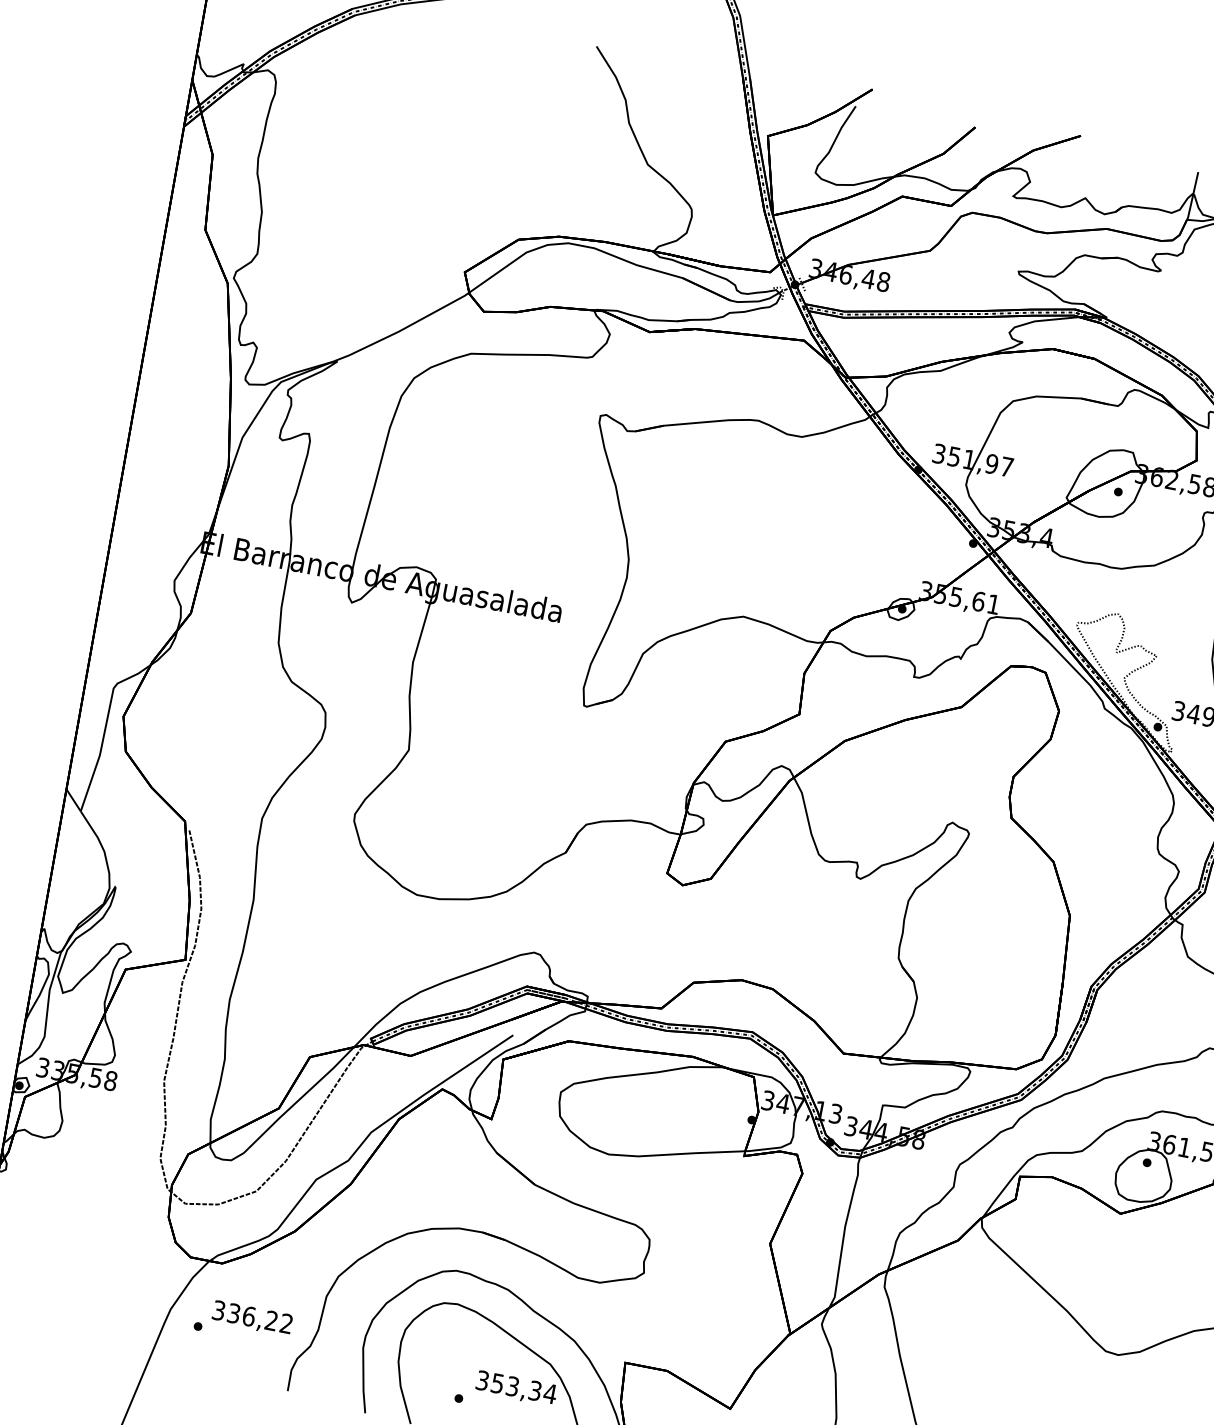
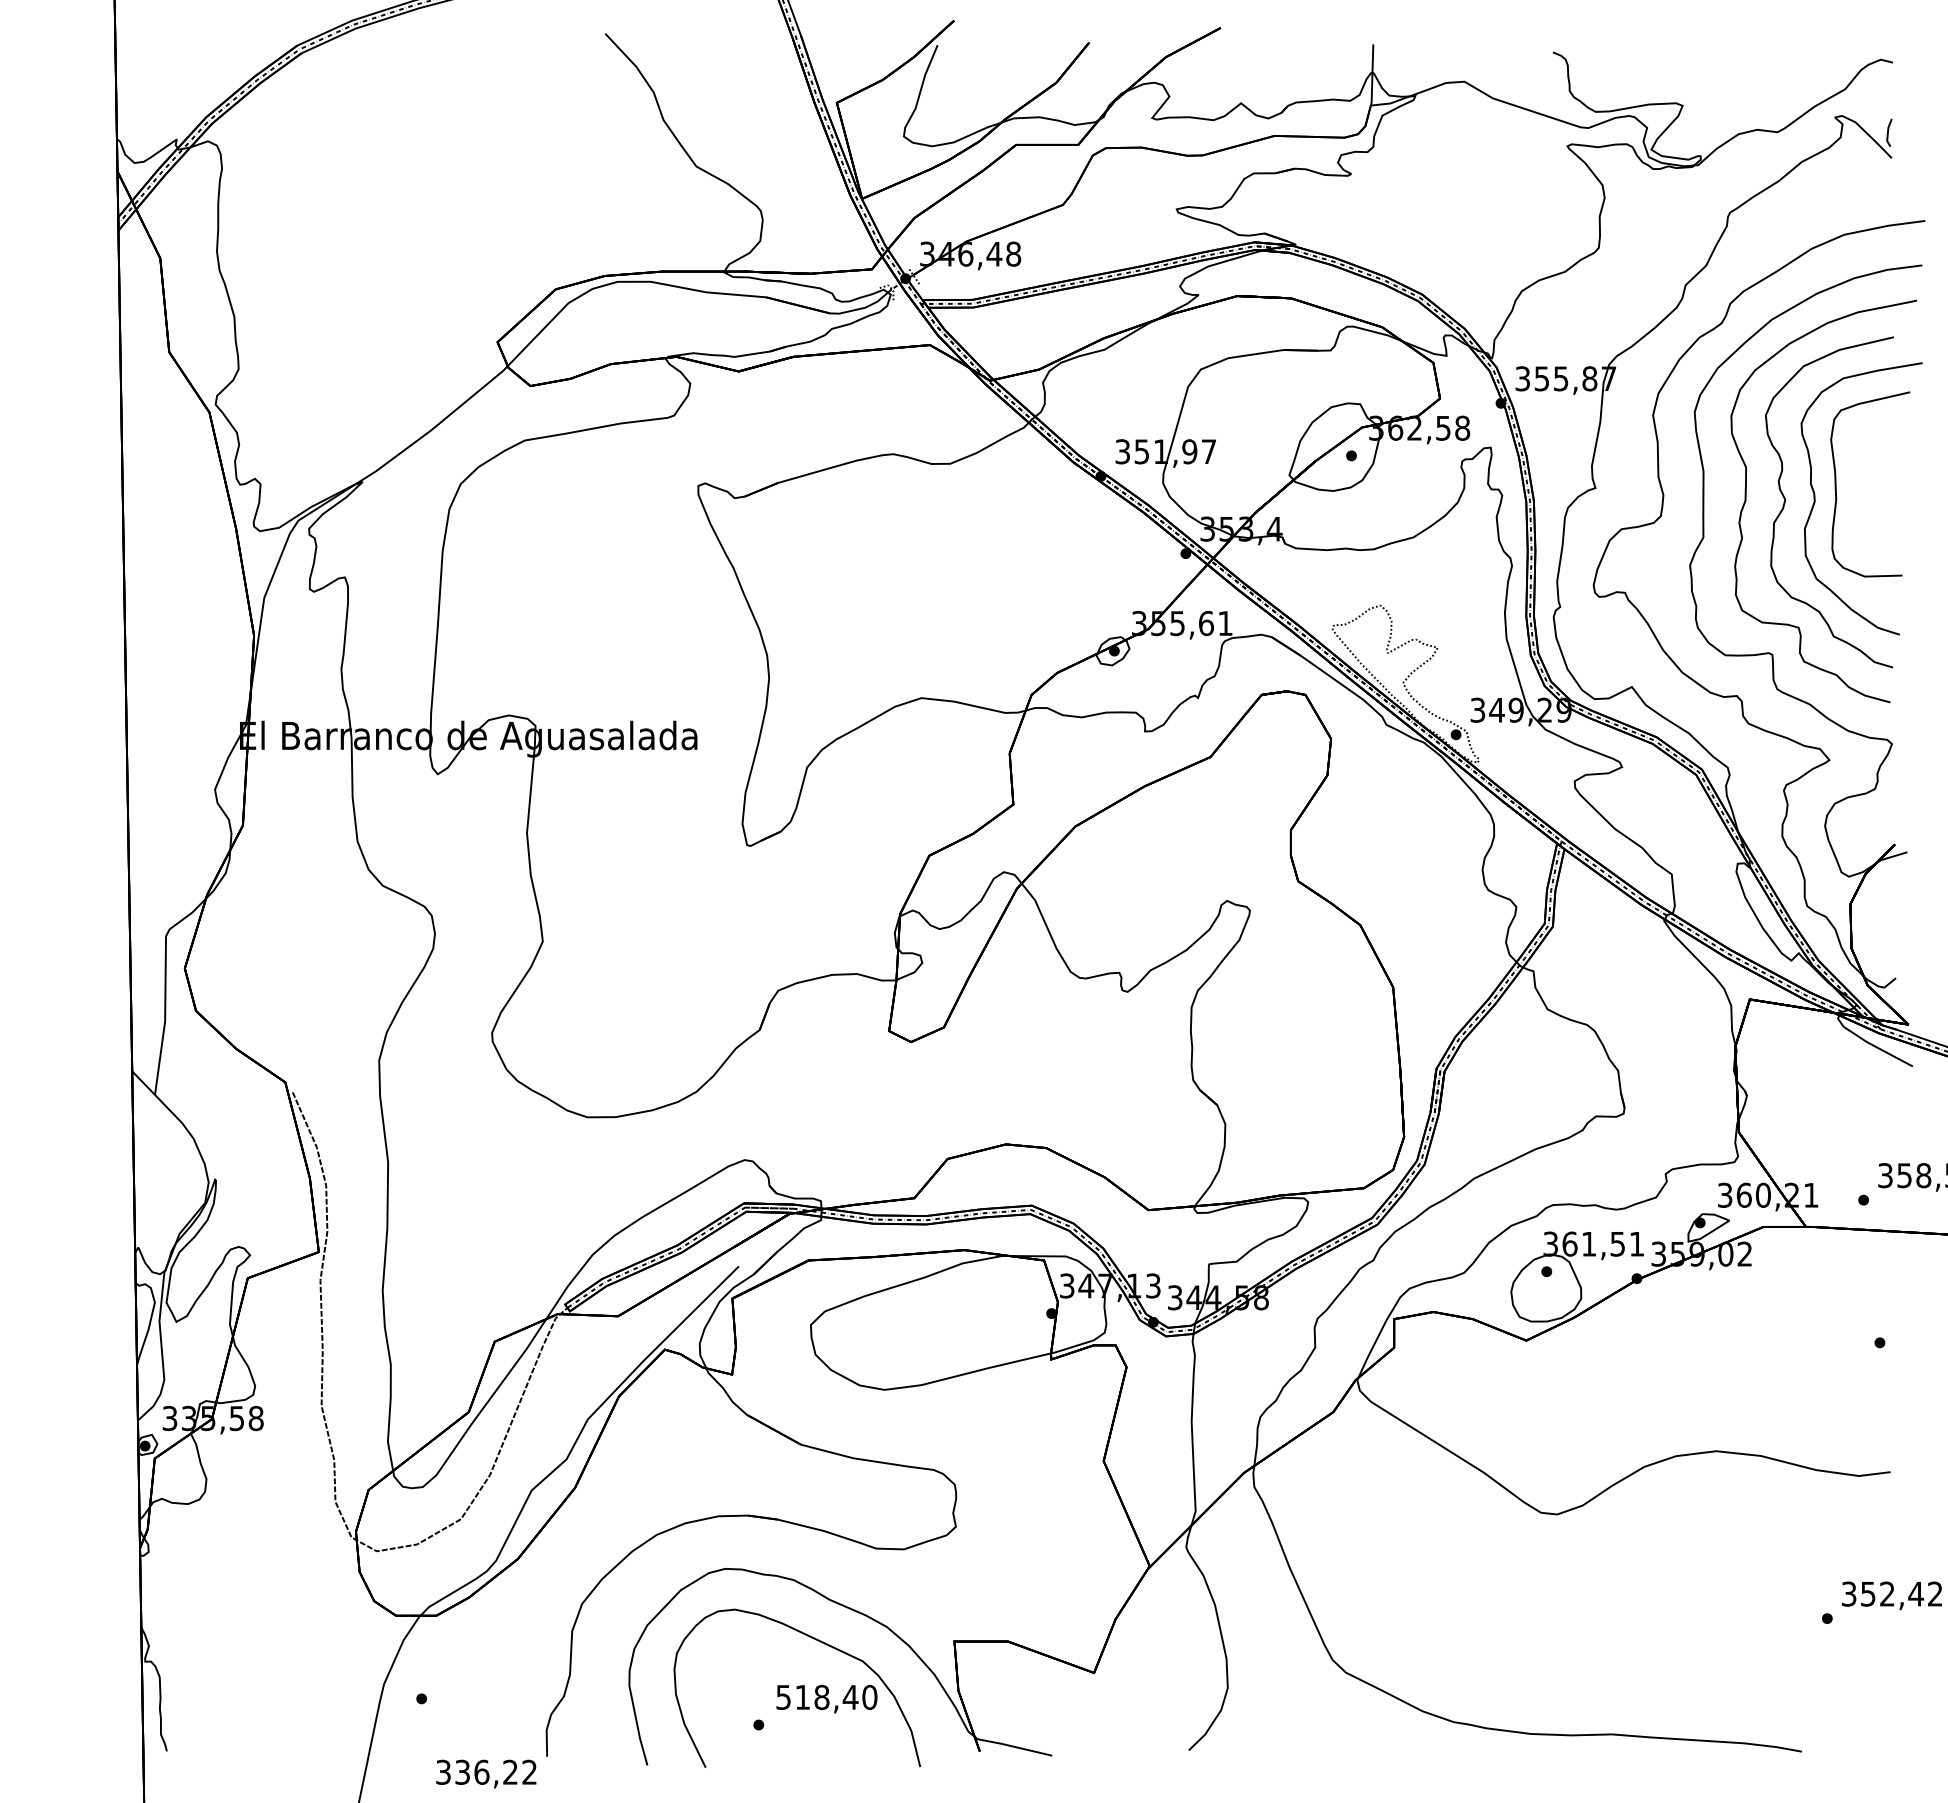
text: (252, 1318) -> (486, 1773), moved
text: (517, 1387) -> (827, 1697), 353,34 -> 518,40

